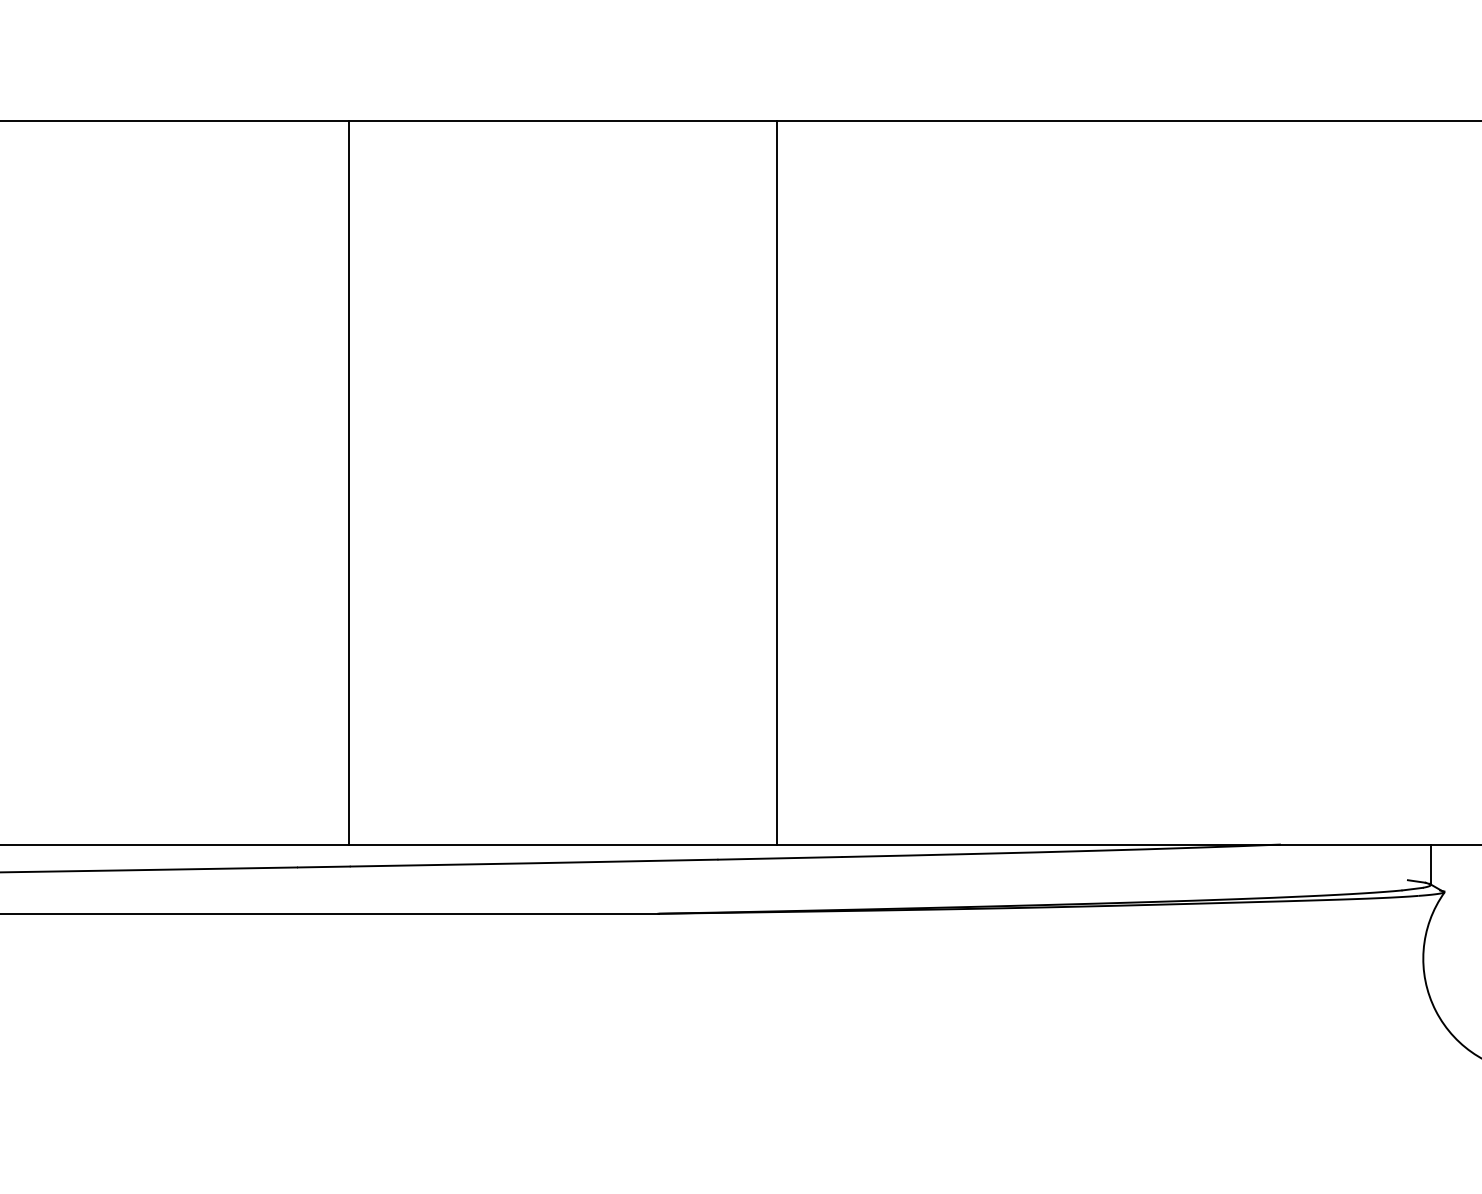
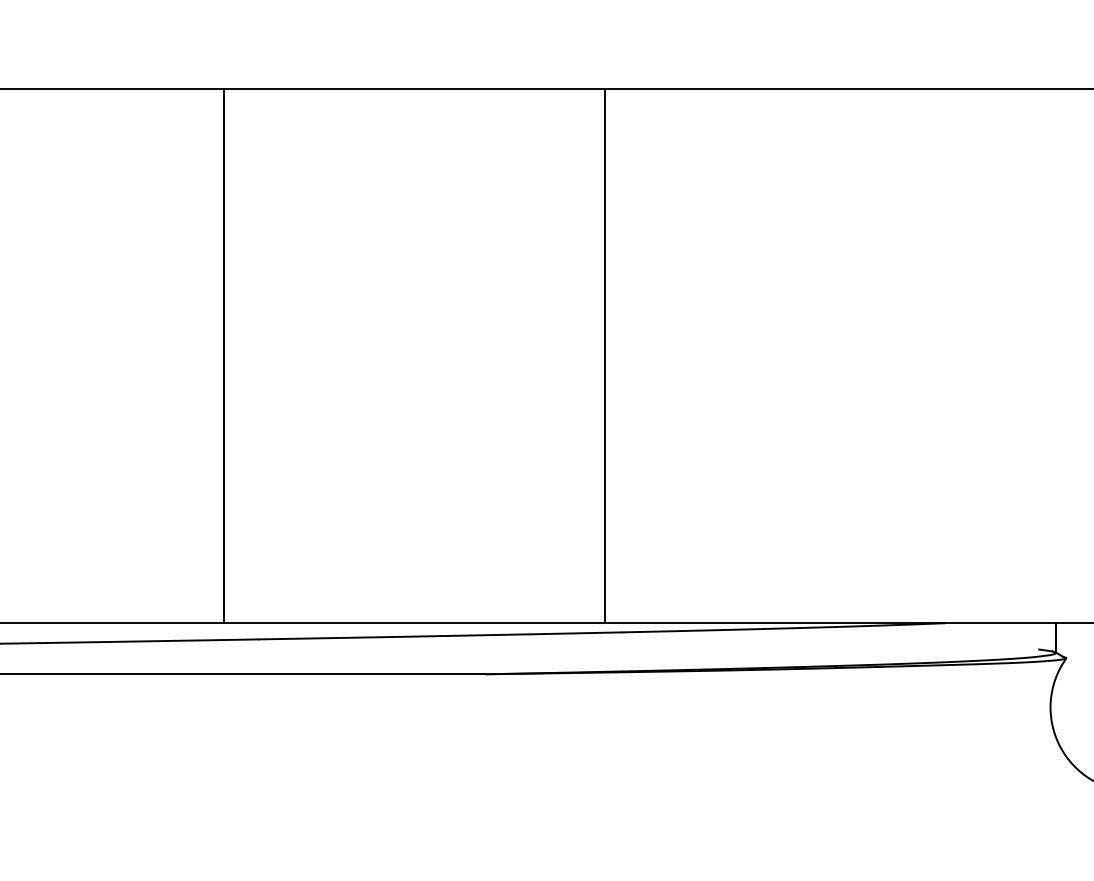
line: (348, 482) -> (224, 355), moved
line: (777, 482) -> (604, 355), moved

